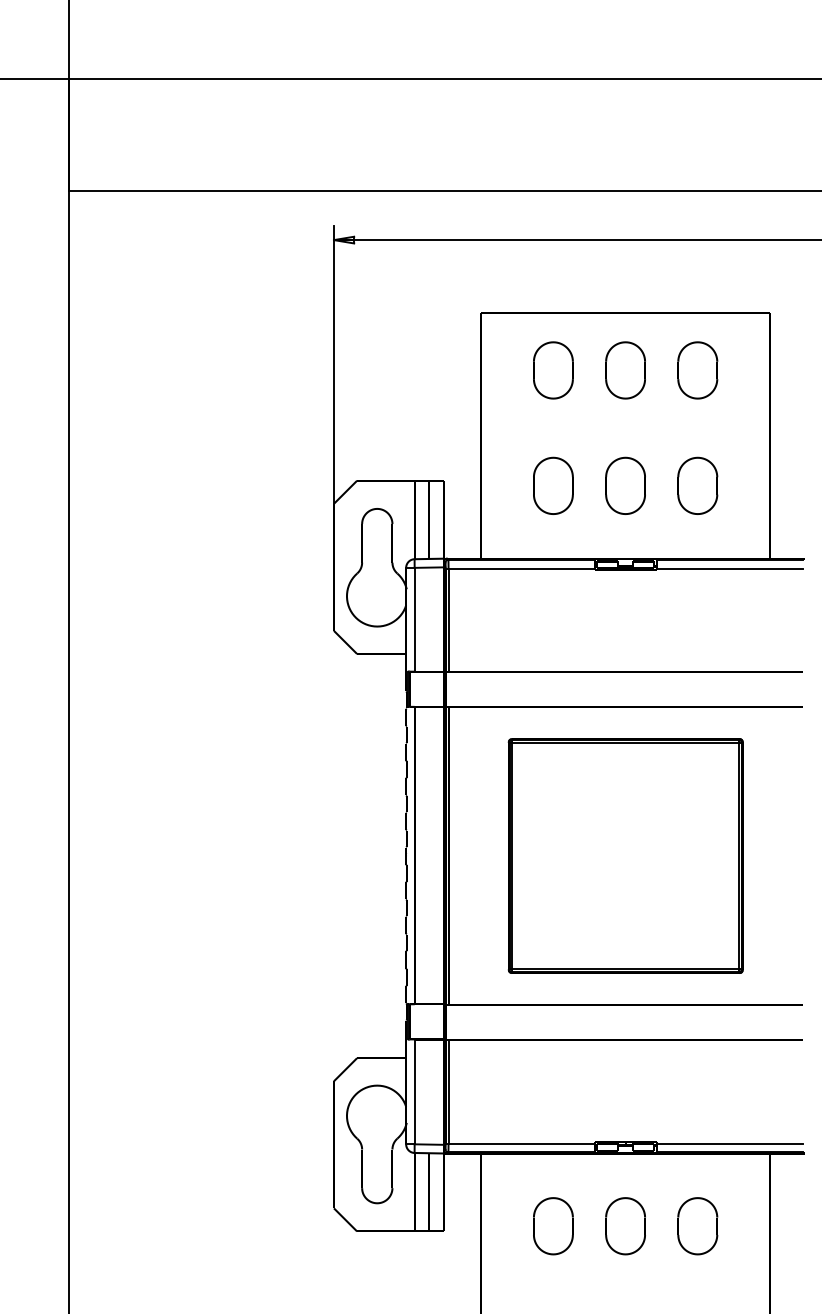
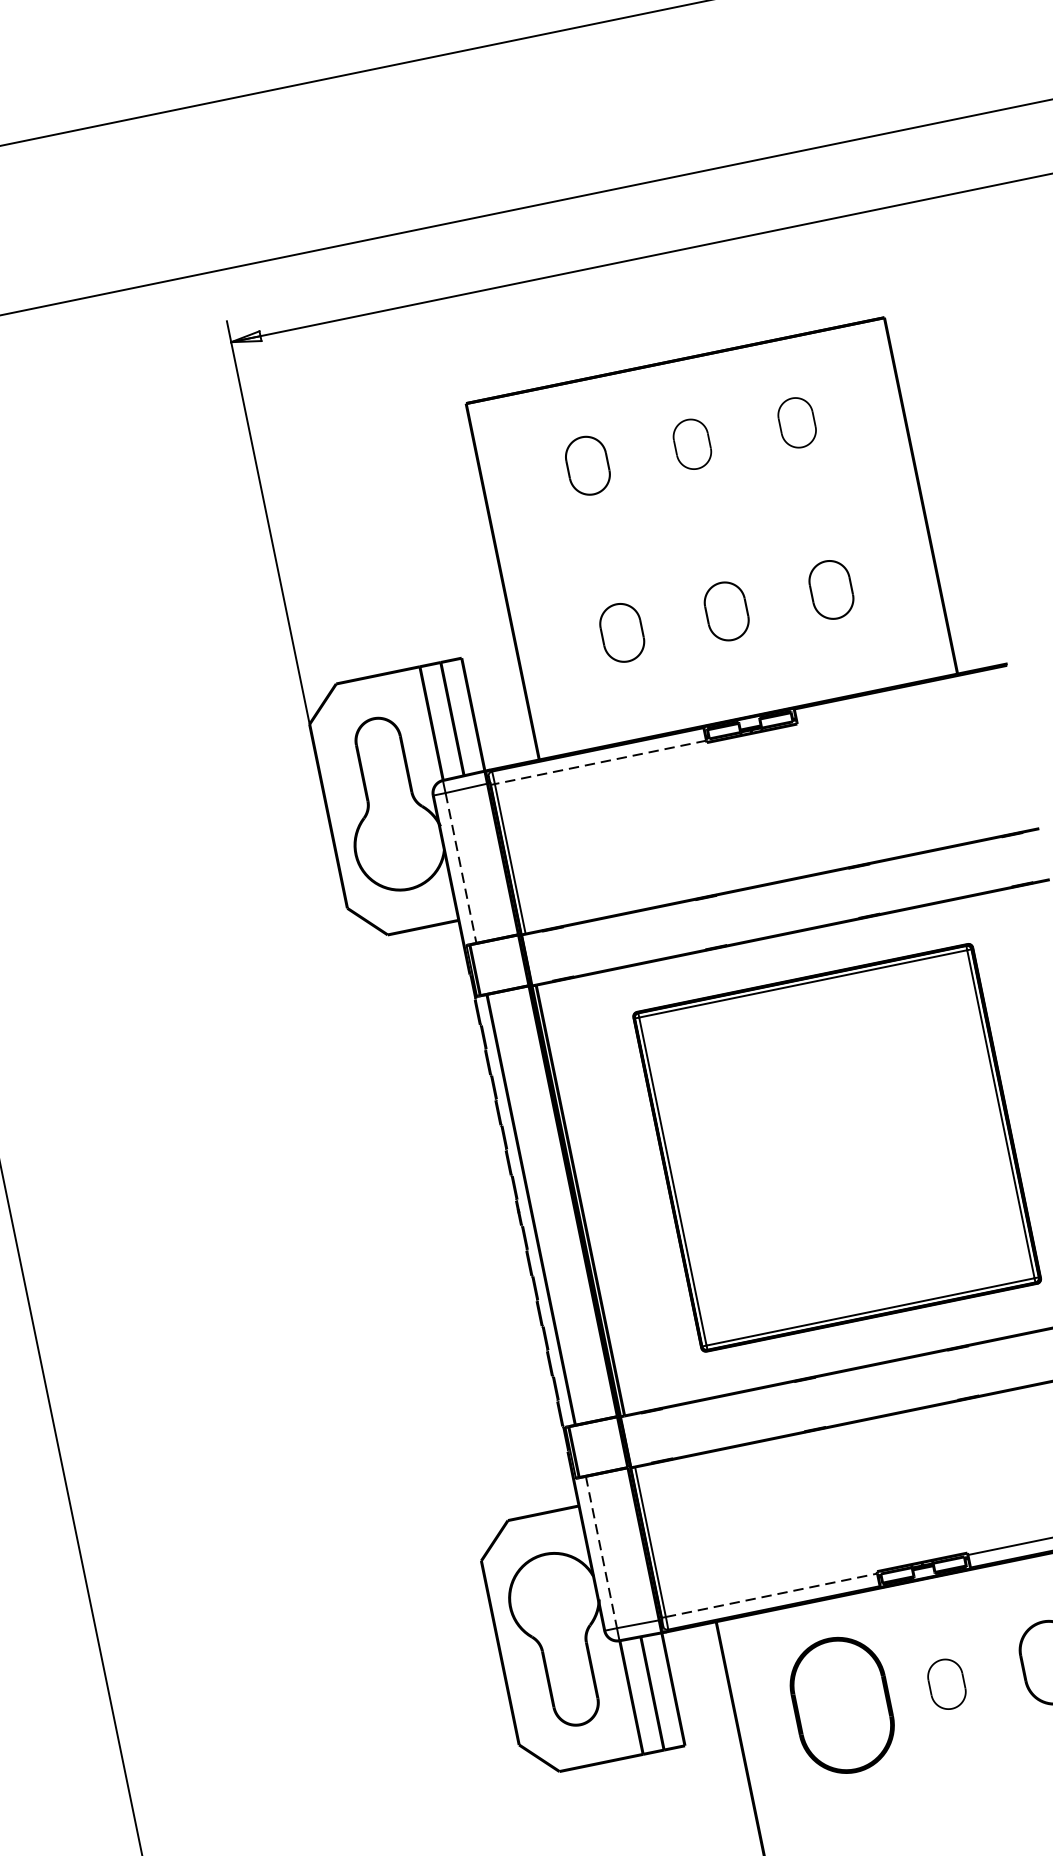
part: (553, 370) -> (588, 465), size x0.7
part: (625, 370) -> (692, 444), size x0.6
part: (697, 370) -> (796, 422), size x0.6
part: (553, 485) -> (622, 632), size x0.7
part: (625, 485) -> (726, 611), size x0.7
part: (697, 485) -> (830, 589), size x0.7
line: (521, 568) -> (600, 762), solid -> dashed
line: (729, 568) -> (901, 700), removed
line: (414, 619) -> (460, 867), solid -> dashed
line: (414, 1092) -> (601, 1553), solid -> dashed
line: (522, 1143) -> (773, 1594), solid -> dashed
part: (553, 1226) -> (842, 1705), size x1.6
part: (625, 1226) -> (946, 1684), size x0.6

